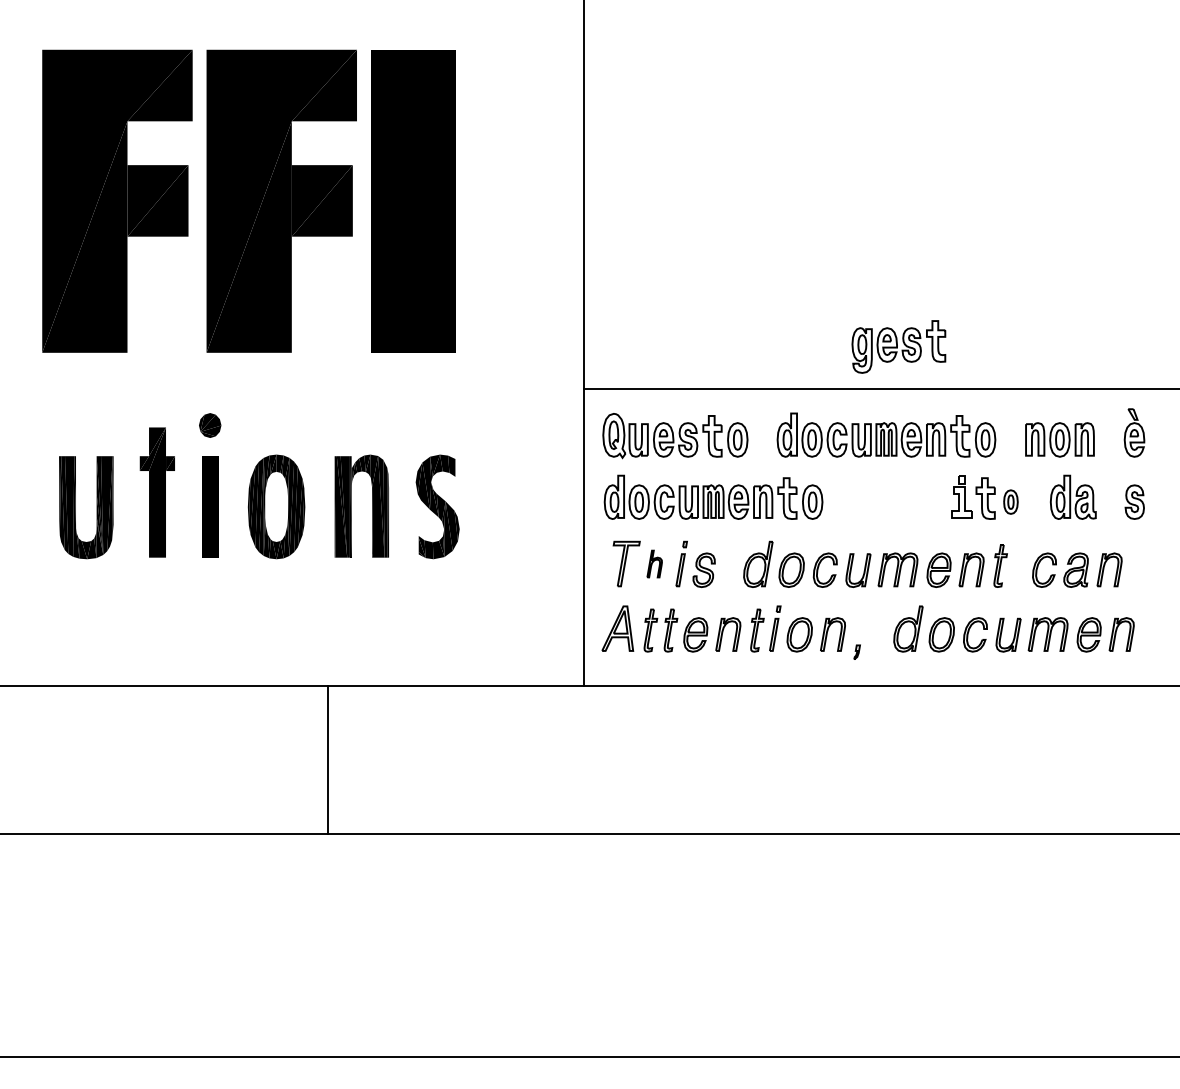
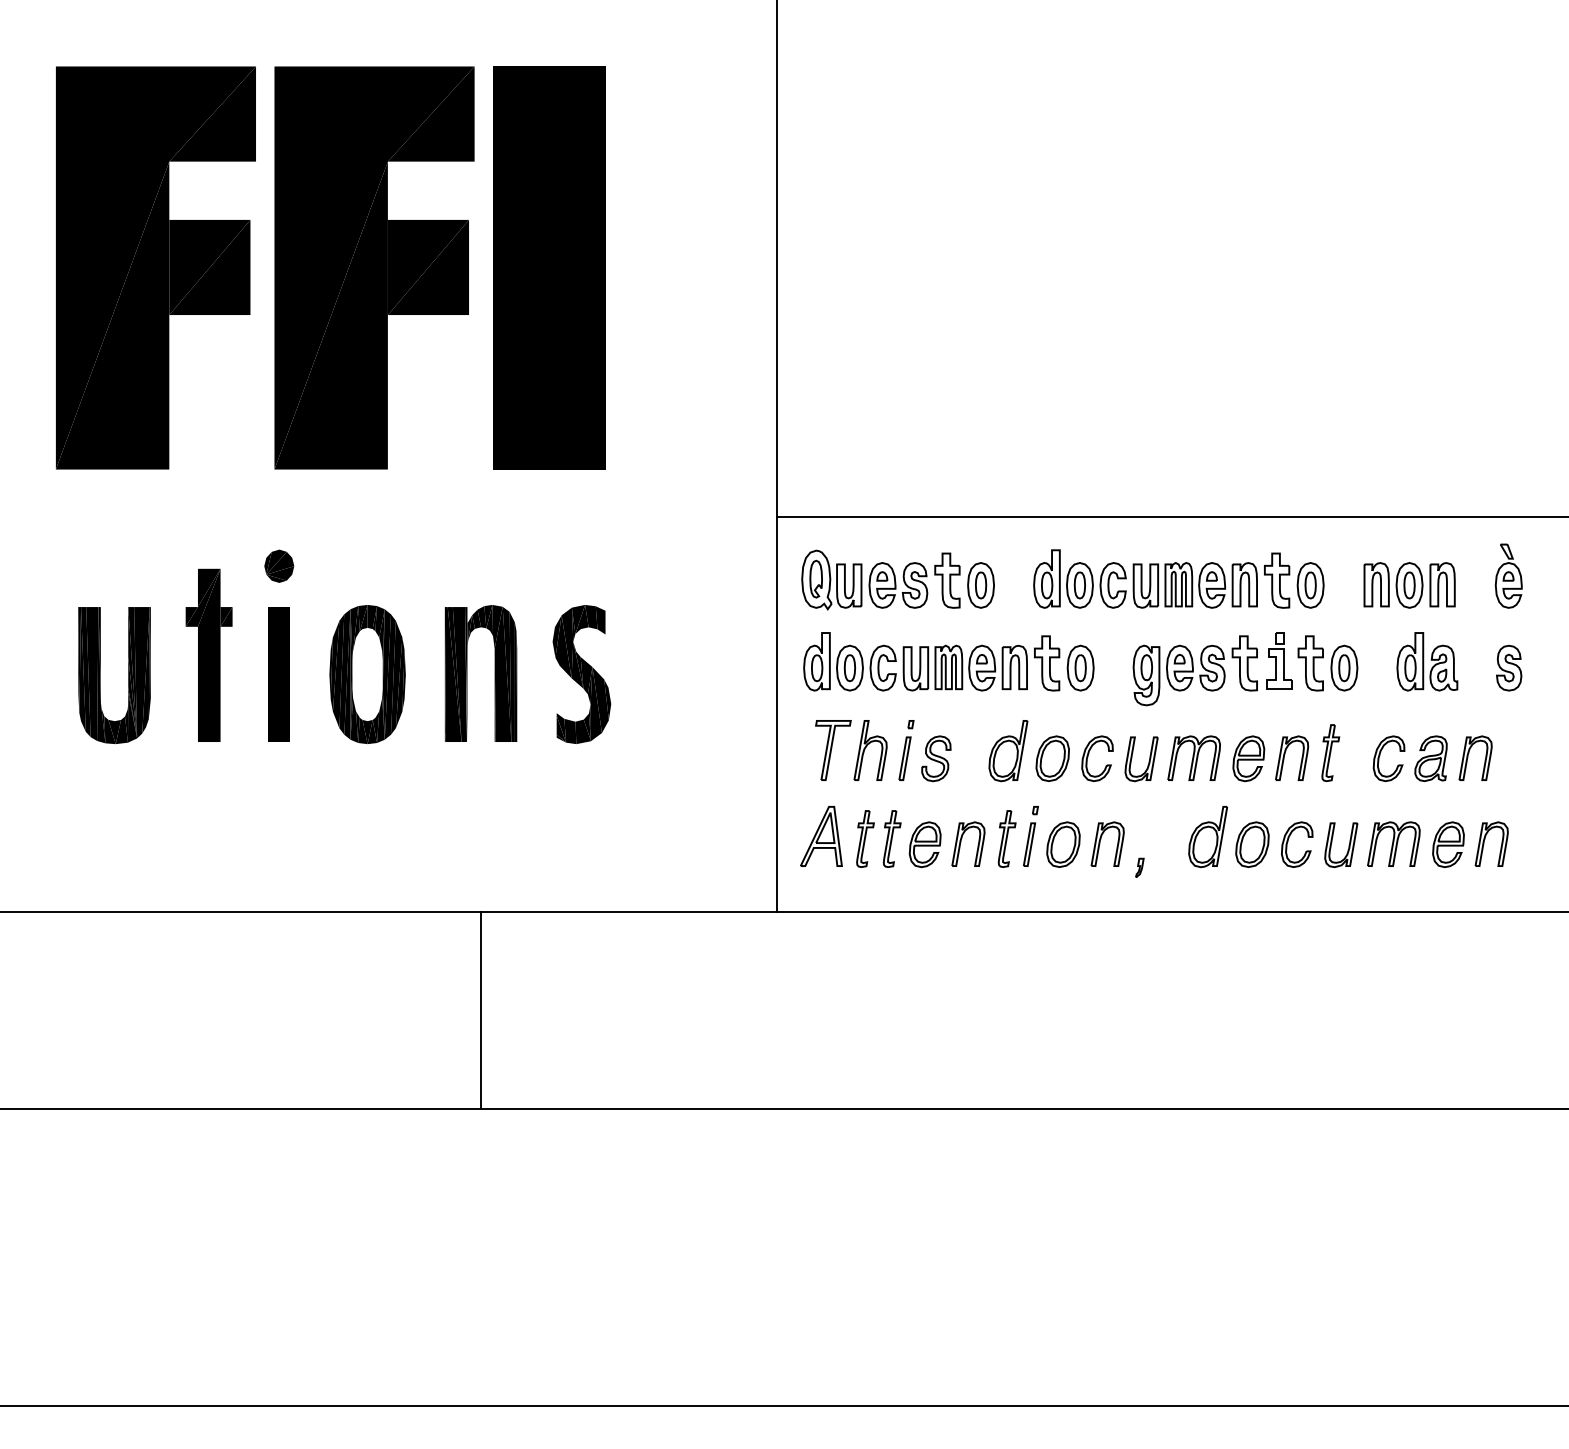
part: (898, 346) -> (1194, 670), moved
part: (1011, 501) -> (1344, 667), size x1.43
part: (654, 564) -> (870, 750), size x1.67
line: (327, 759) -> (480, 1010), moved

